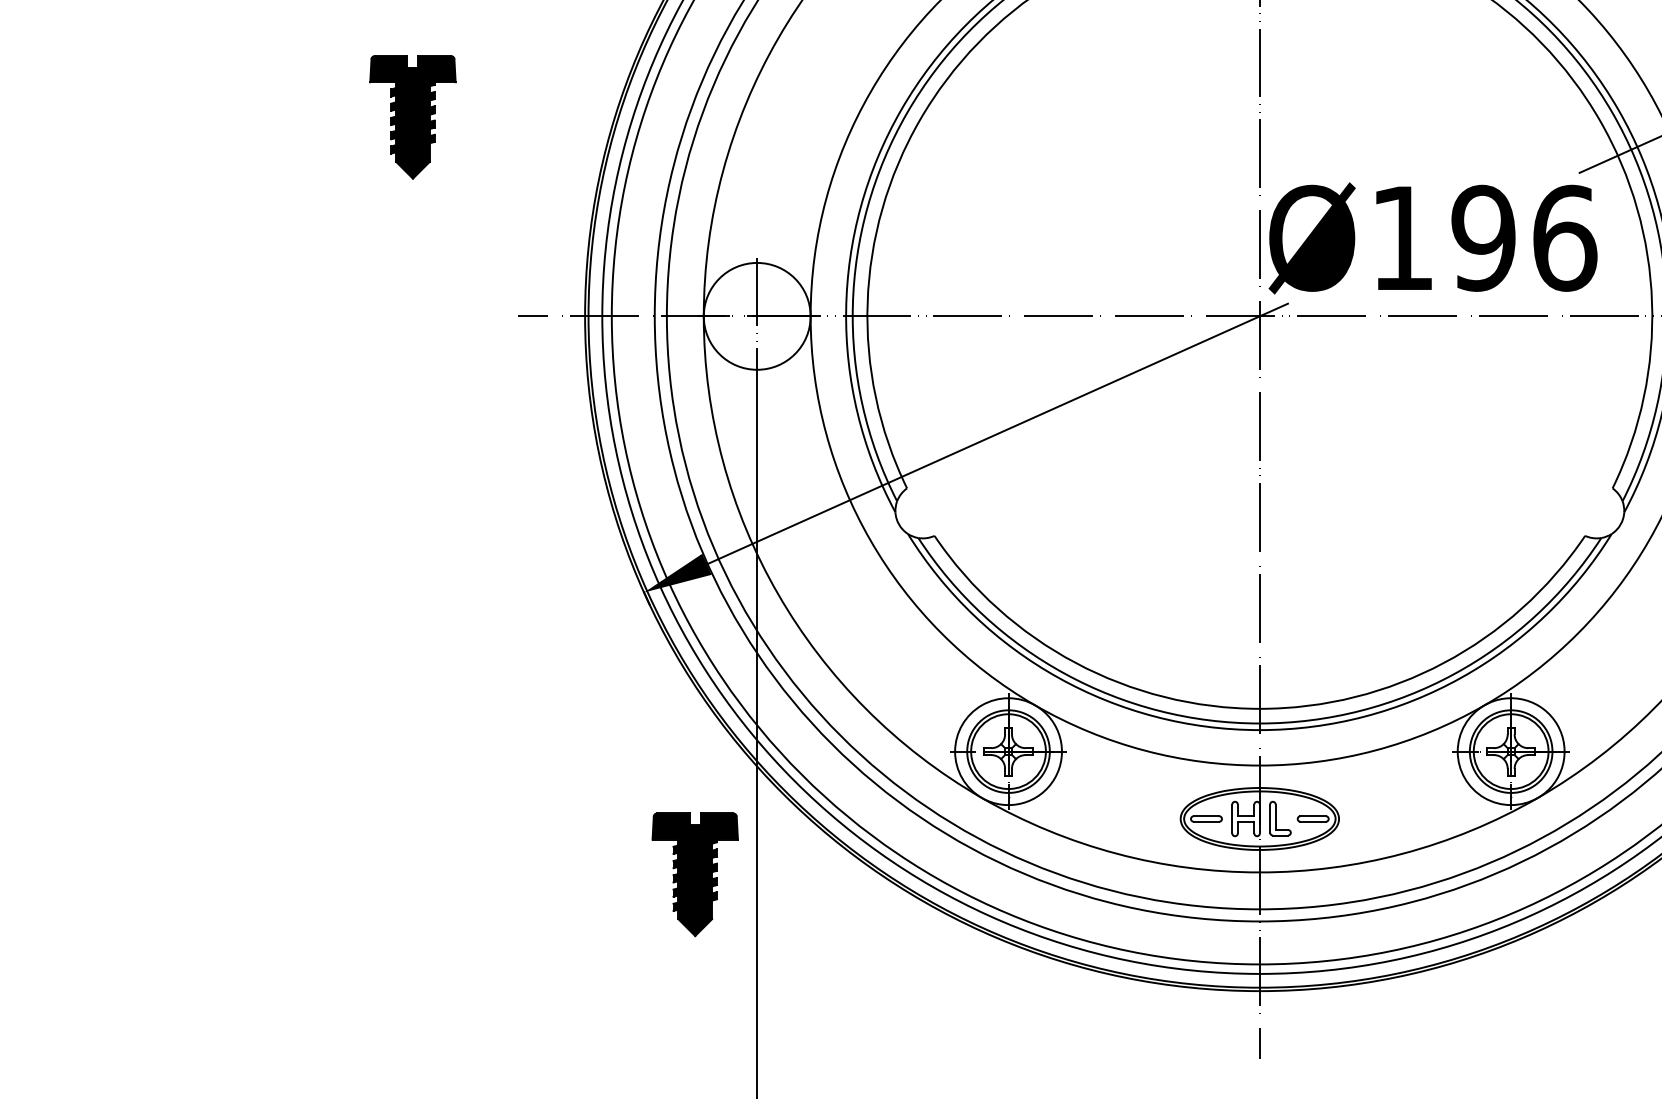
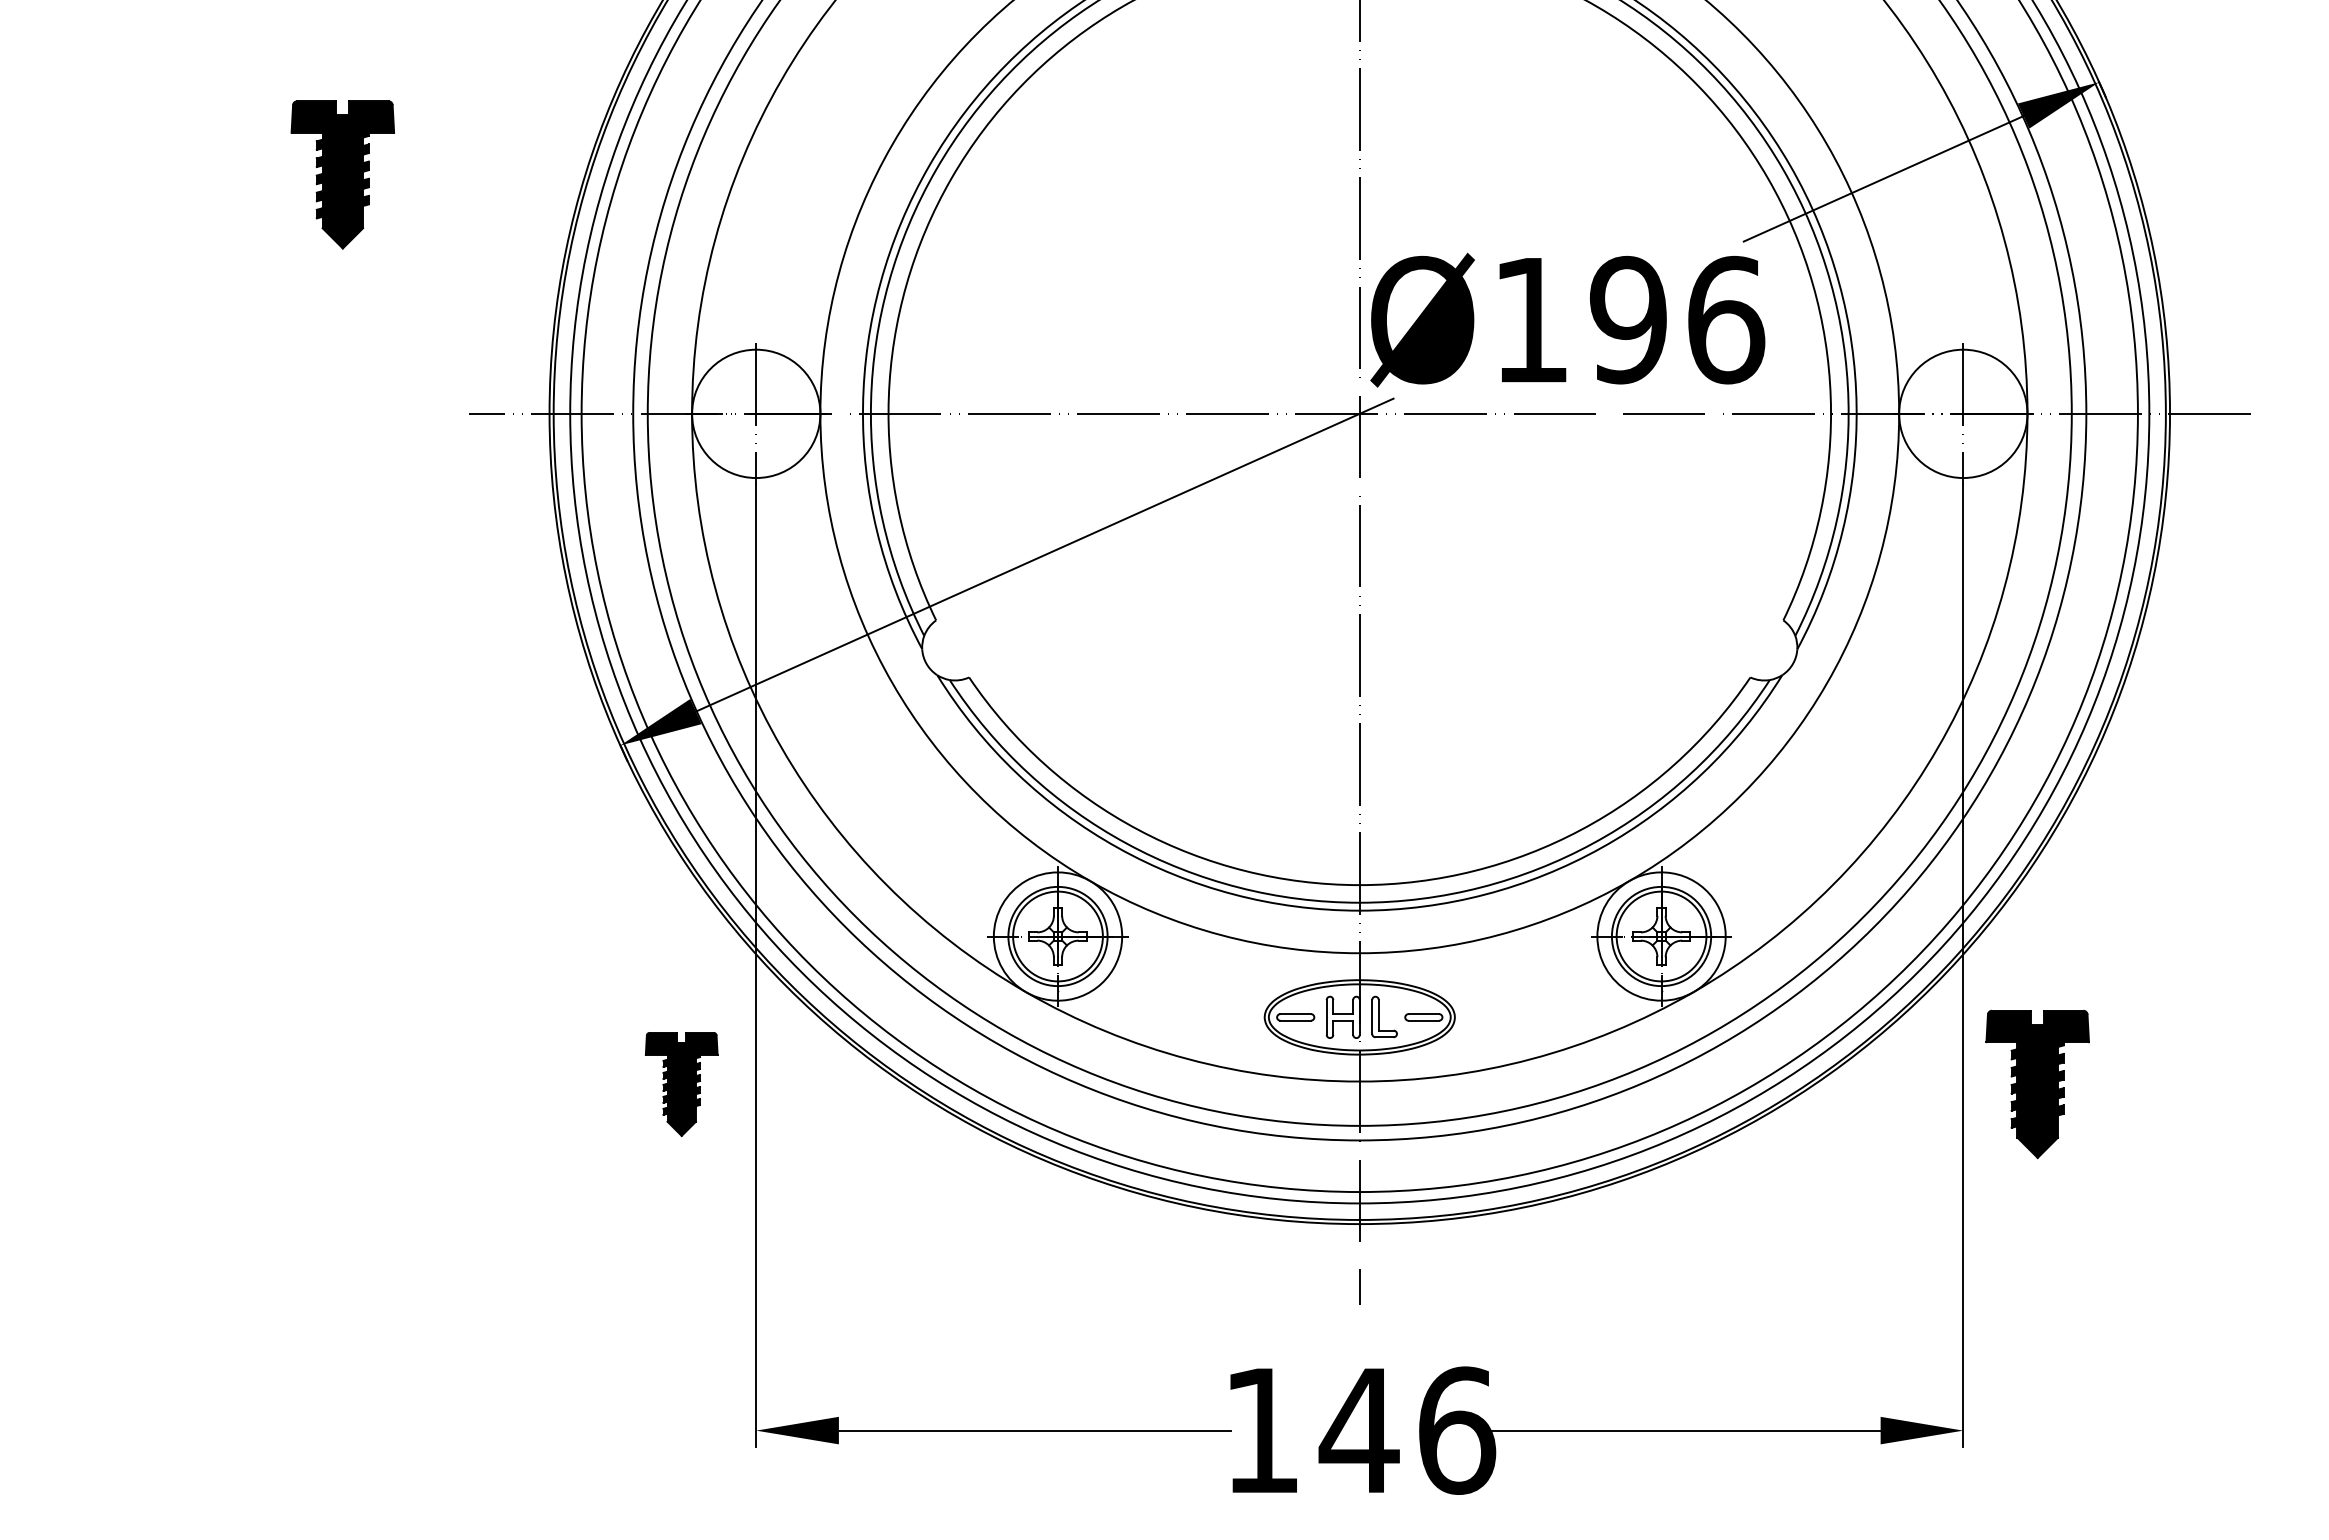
part: (694, 874) -> (681, 1084), size x0.7

